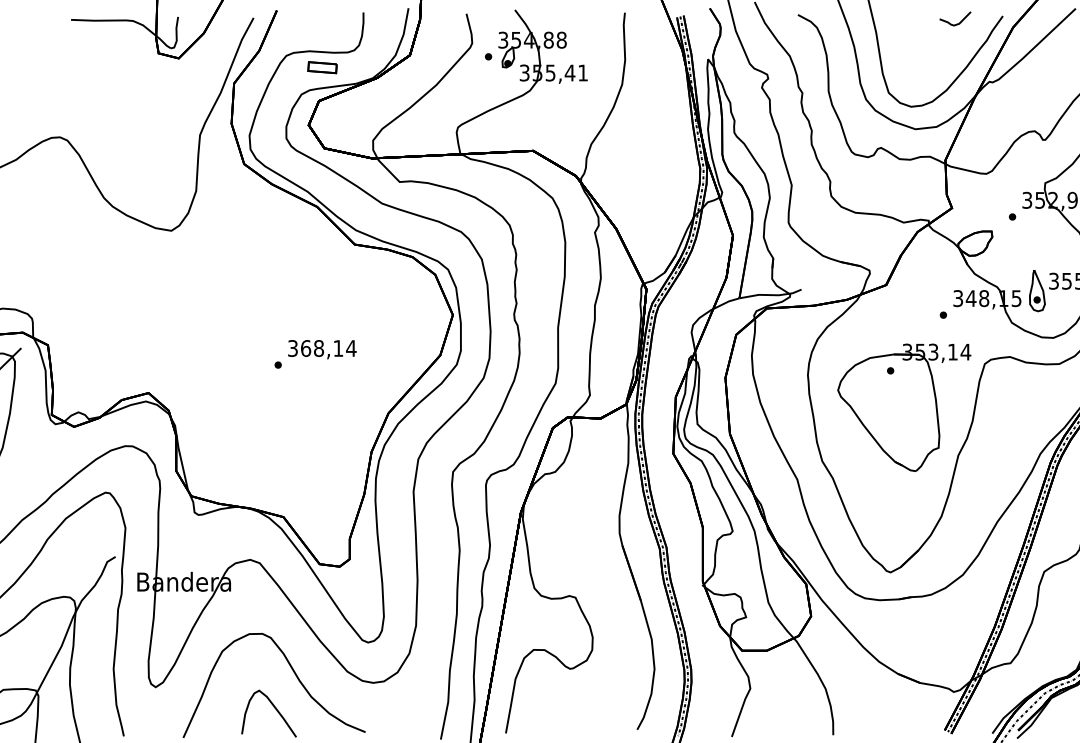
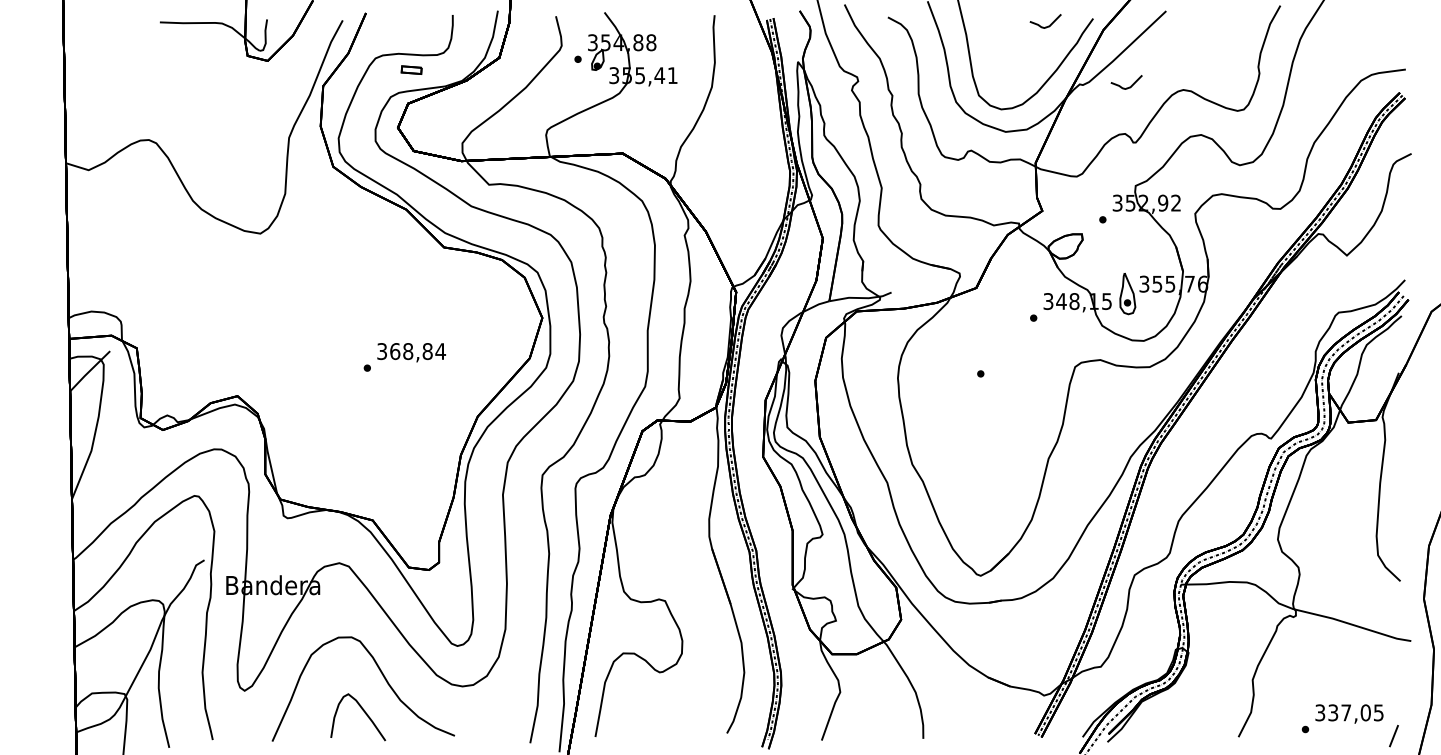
part: (322, 66) -> (411, 69), size x0.7
curve: (1040, 82) -> (1130, 85), added
text: (338, 348) -> (427, 351), 368,14 -> 368,84
part: (904, 407) -> (994, 410), removed

